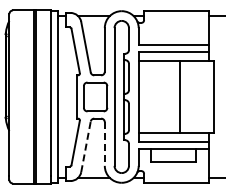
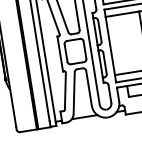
line: (104, 144) -> (88, 88), dashed -> solid
line: (85, 146) -> (73, 92), dashed -> solid

